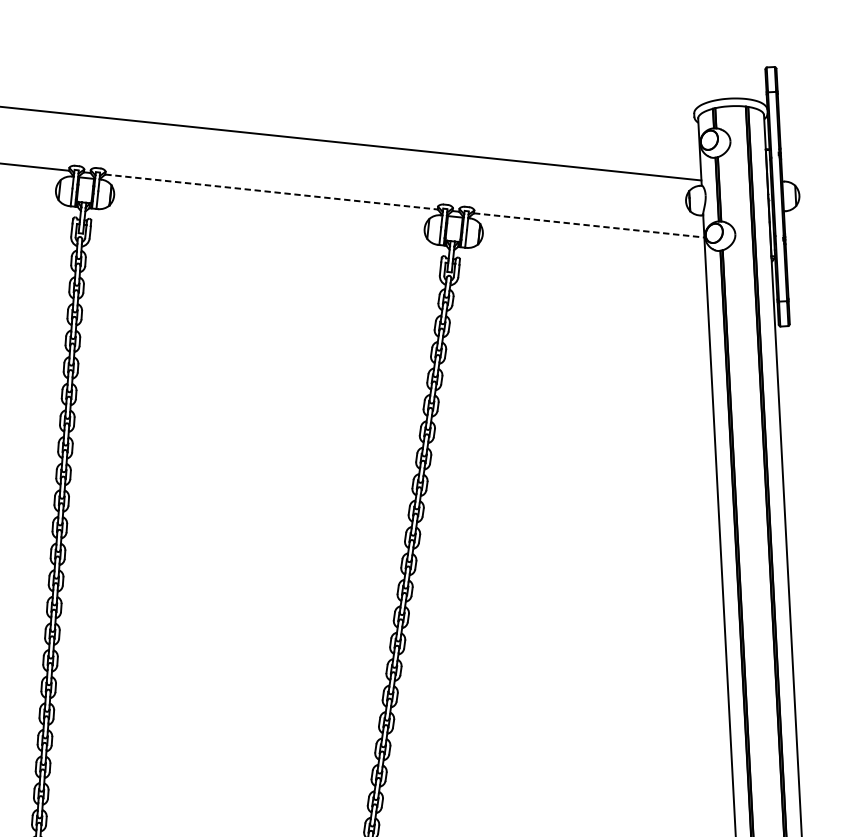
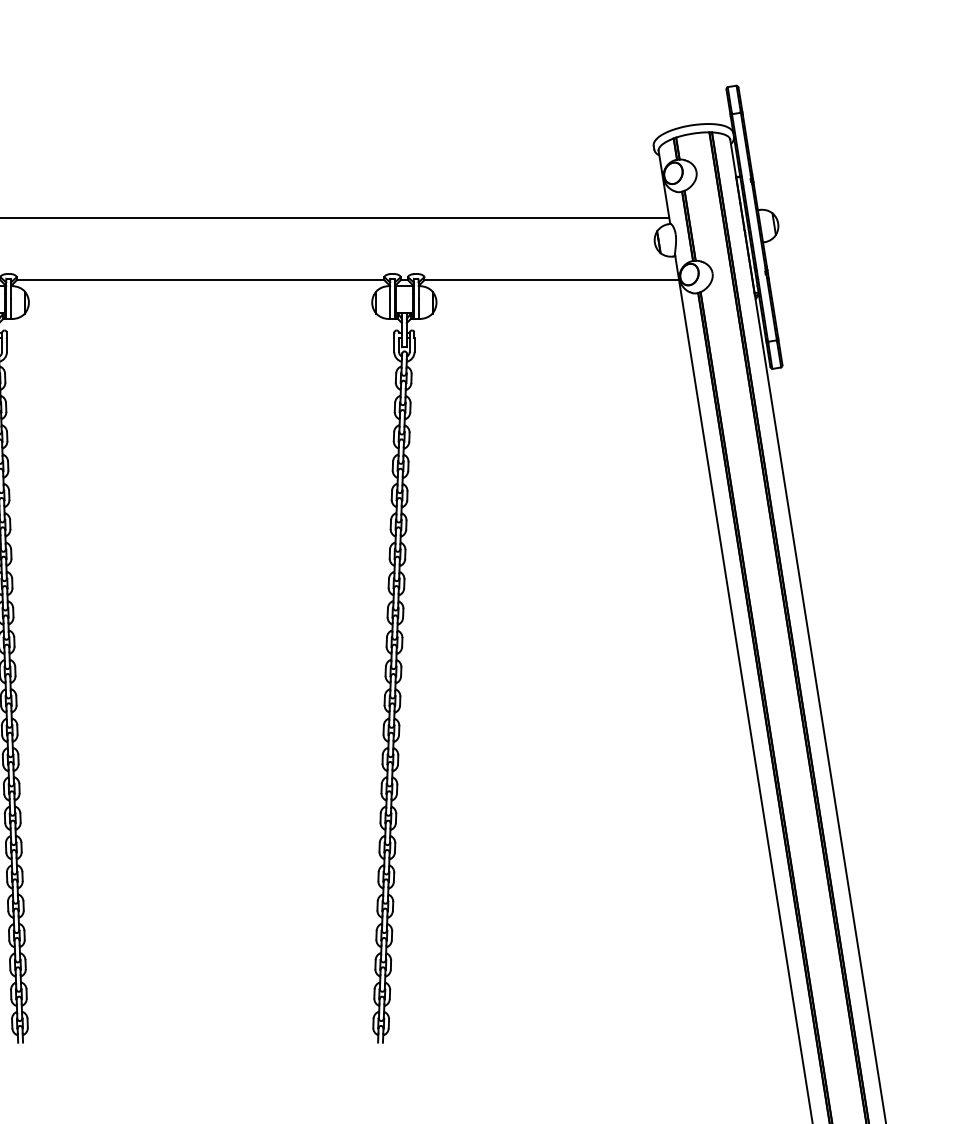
line: (271, 192) -> (200, 280), dashed -> solid
line: (589, 225) -> (552, 280), dashed -> solid

